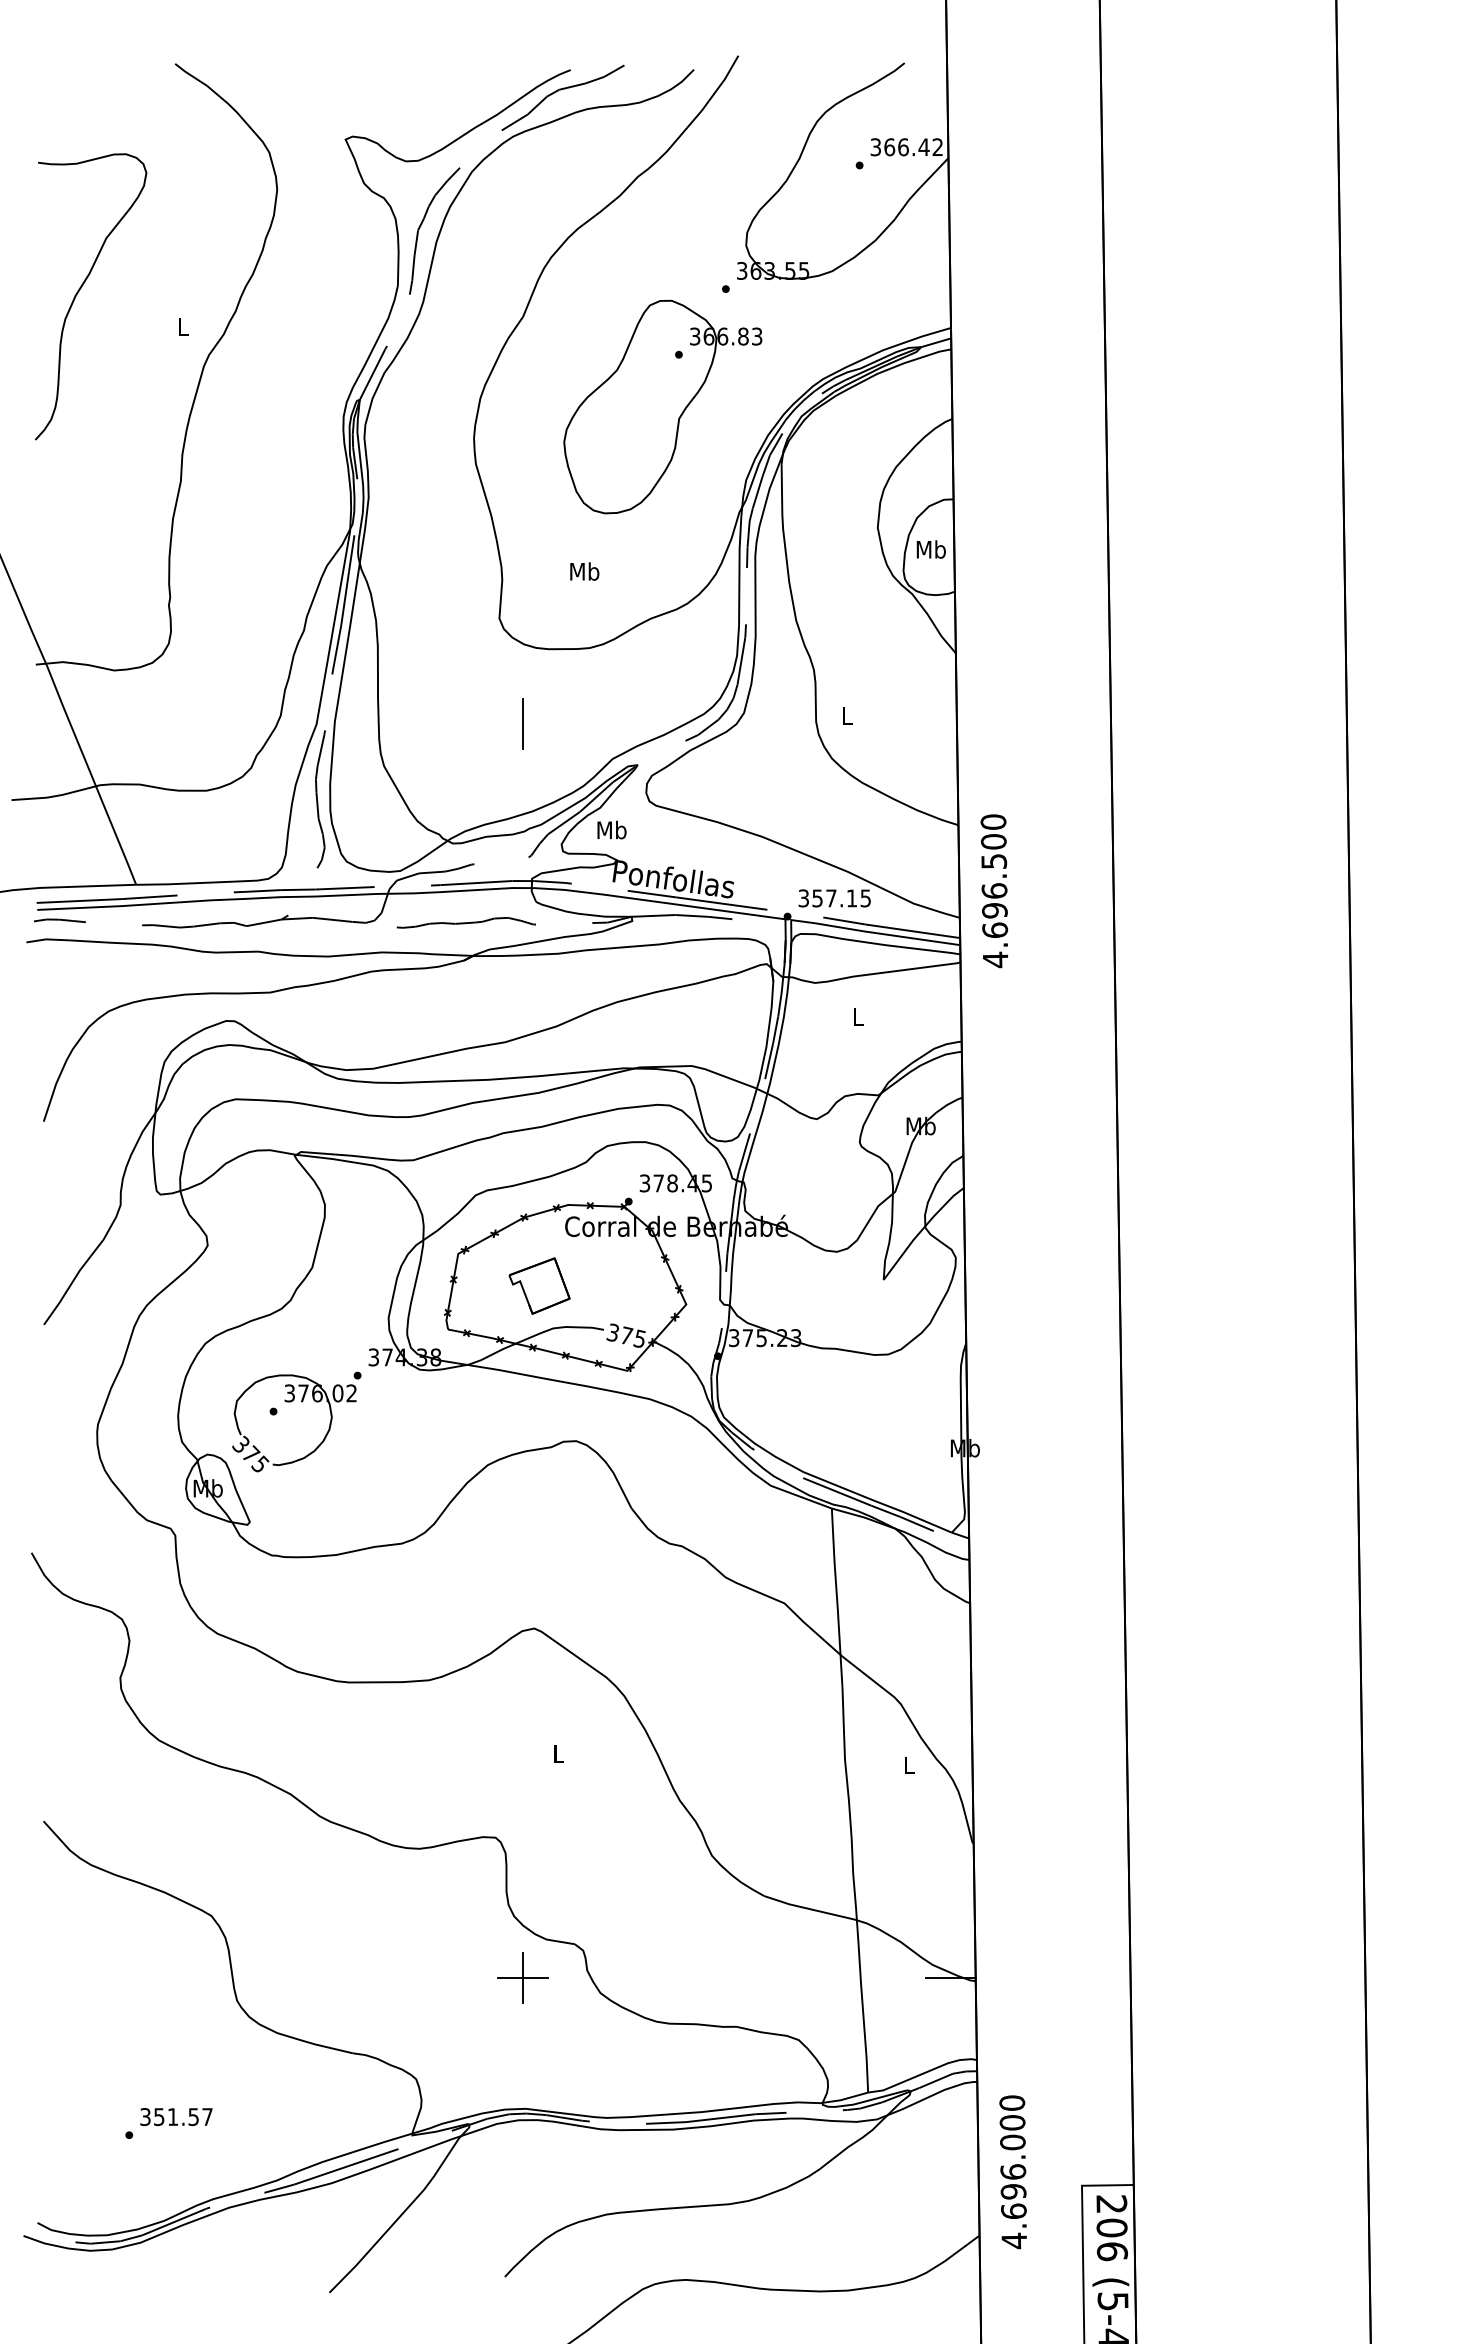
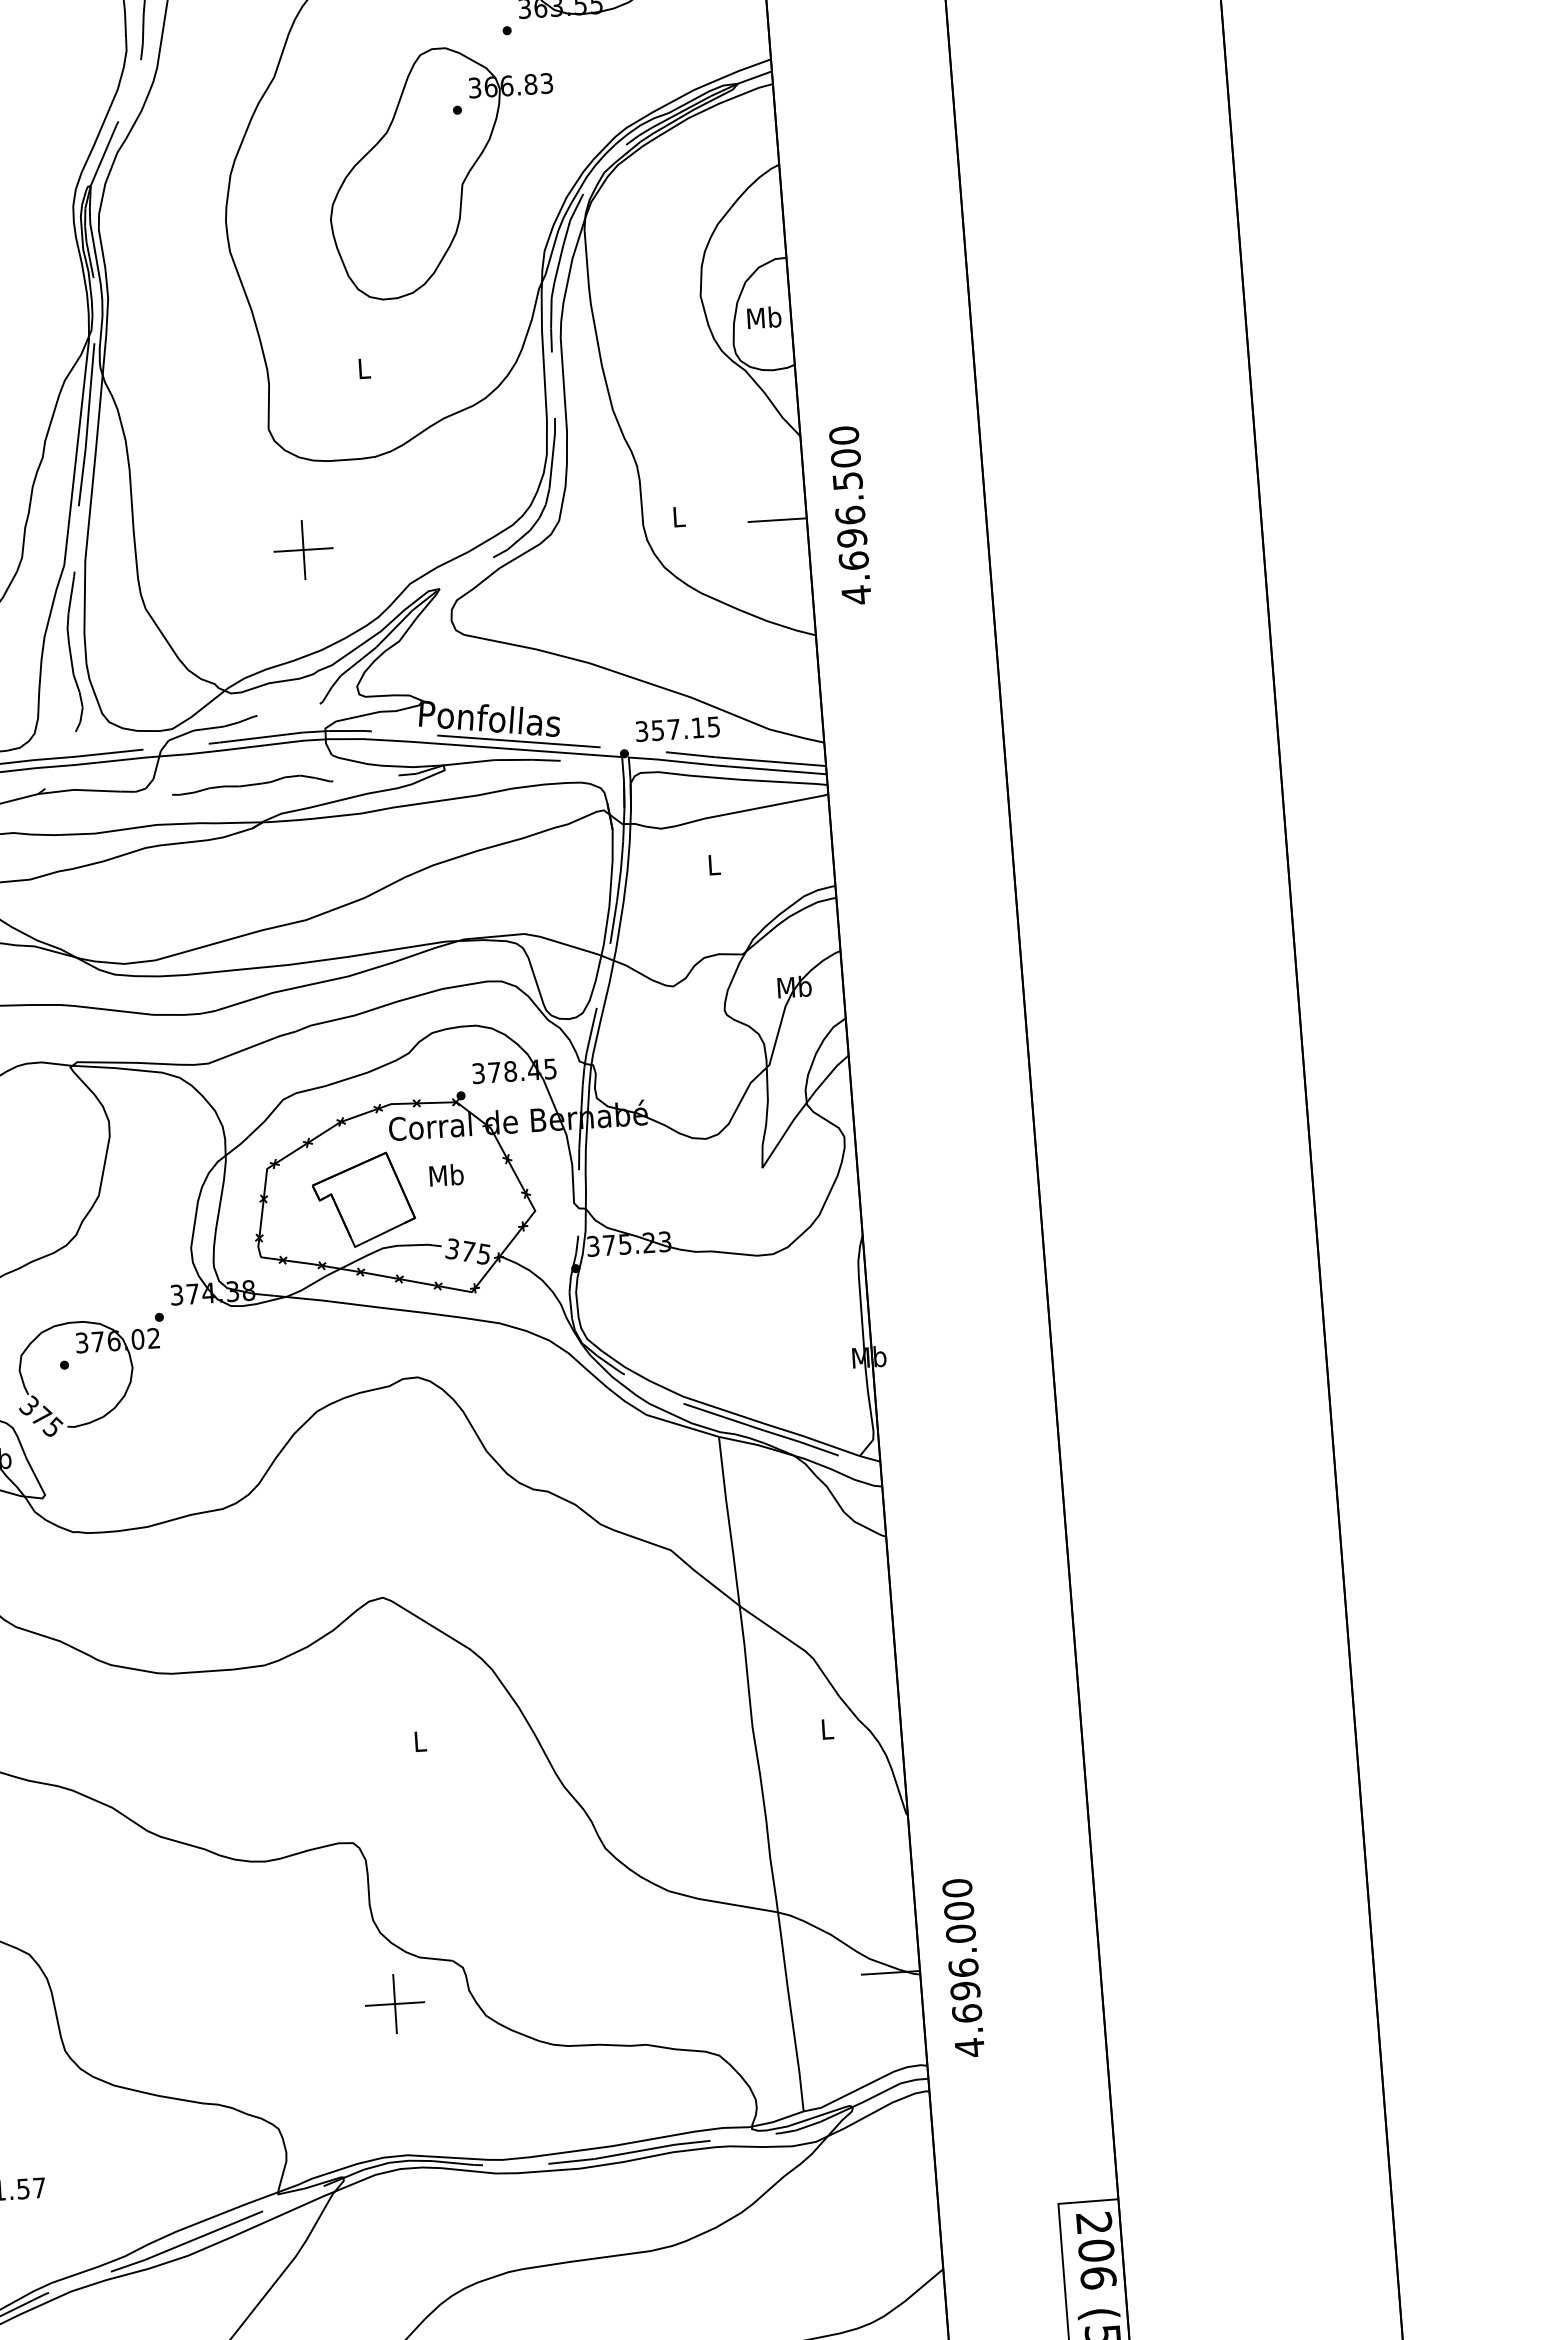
text: (584, 571) -> (363, 368), Mb -> L
line: (522, 724) -> (303, 550), added
line: (931, 724) -> (777, 520), added
text: (611, 829) -> (445, 1174), moved
text: (994, 891) -> (850, 515), moved
part: (539, 1285) -> (363, 1199), size x1.43
text: (1012, 2172) -> (962, 1968), moved

